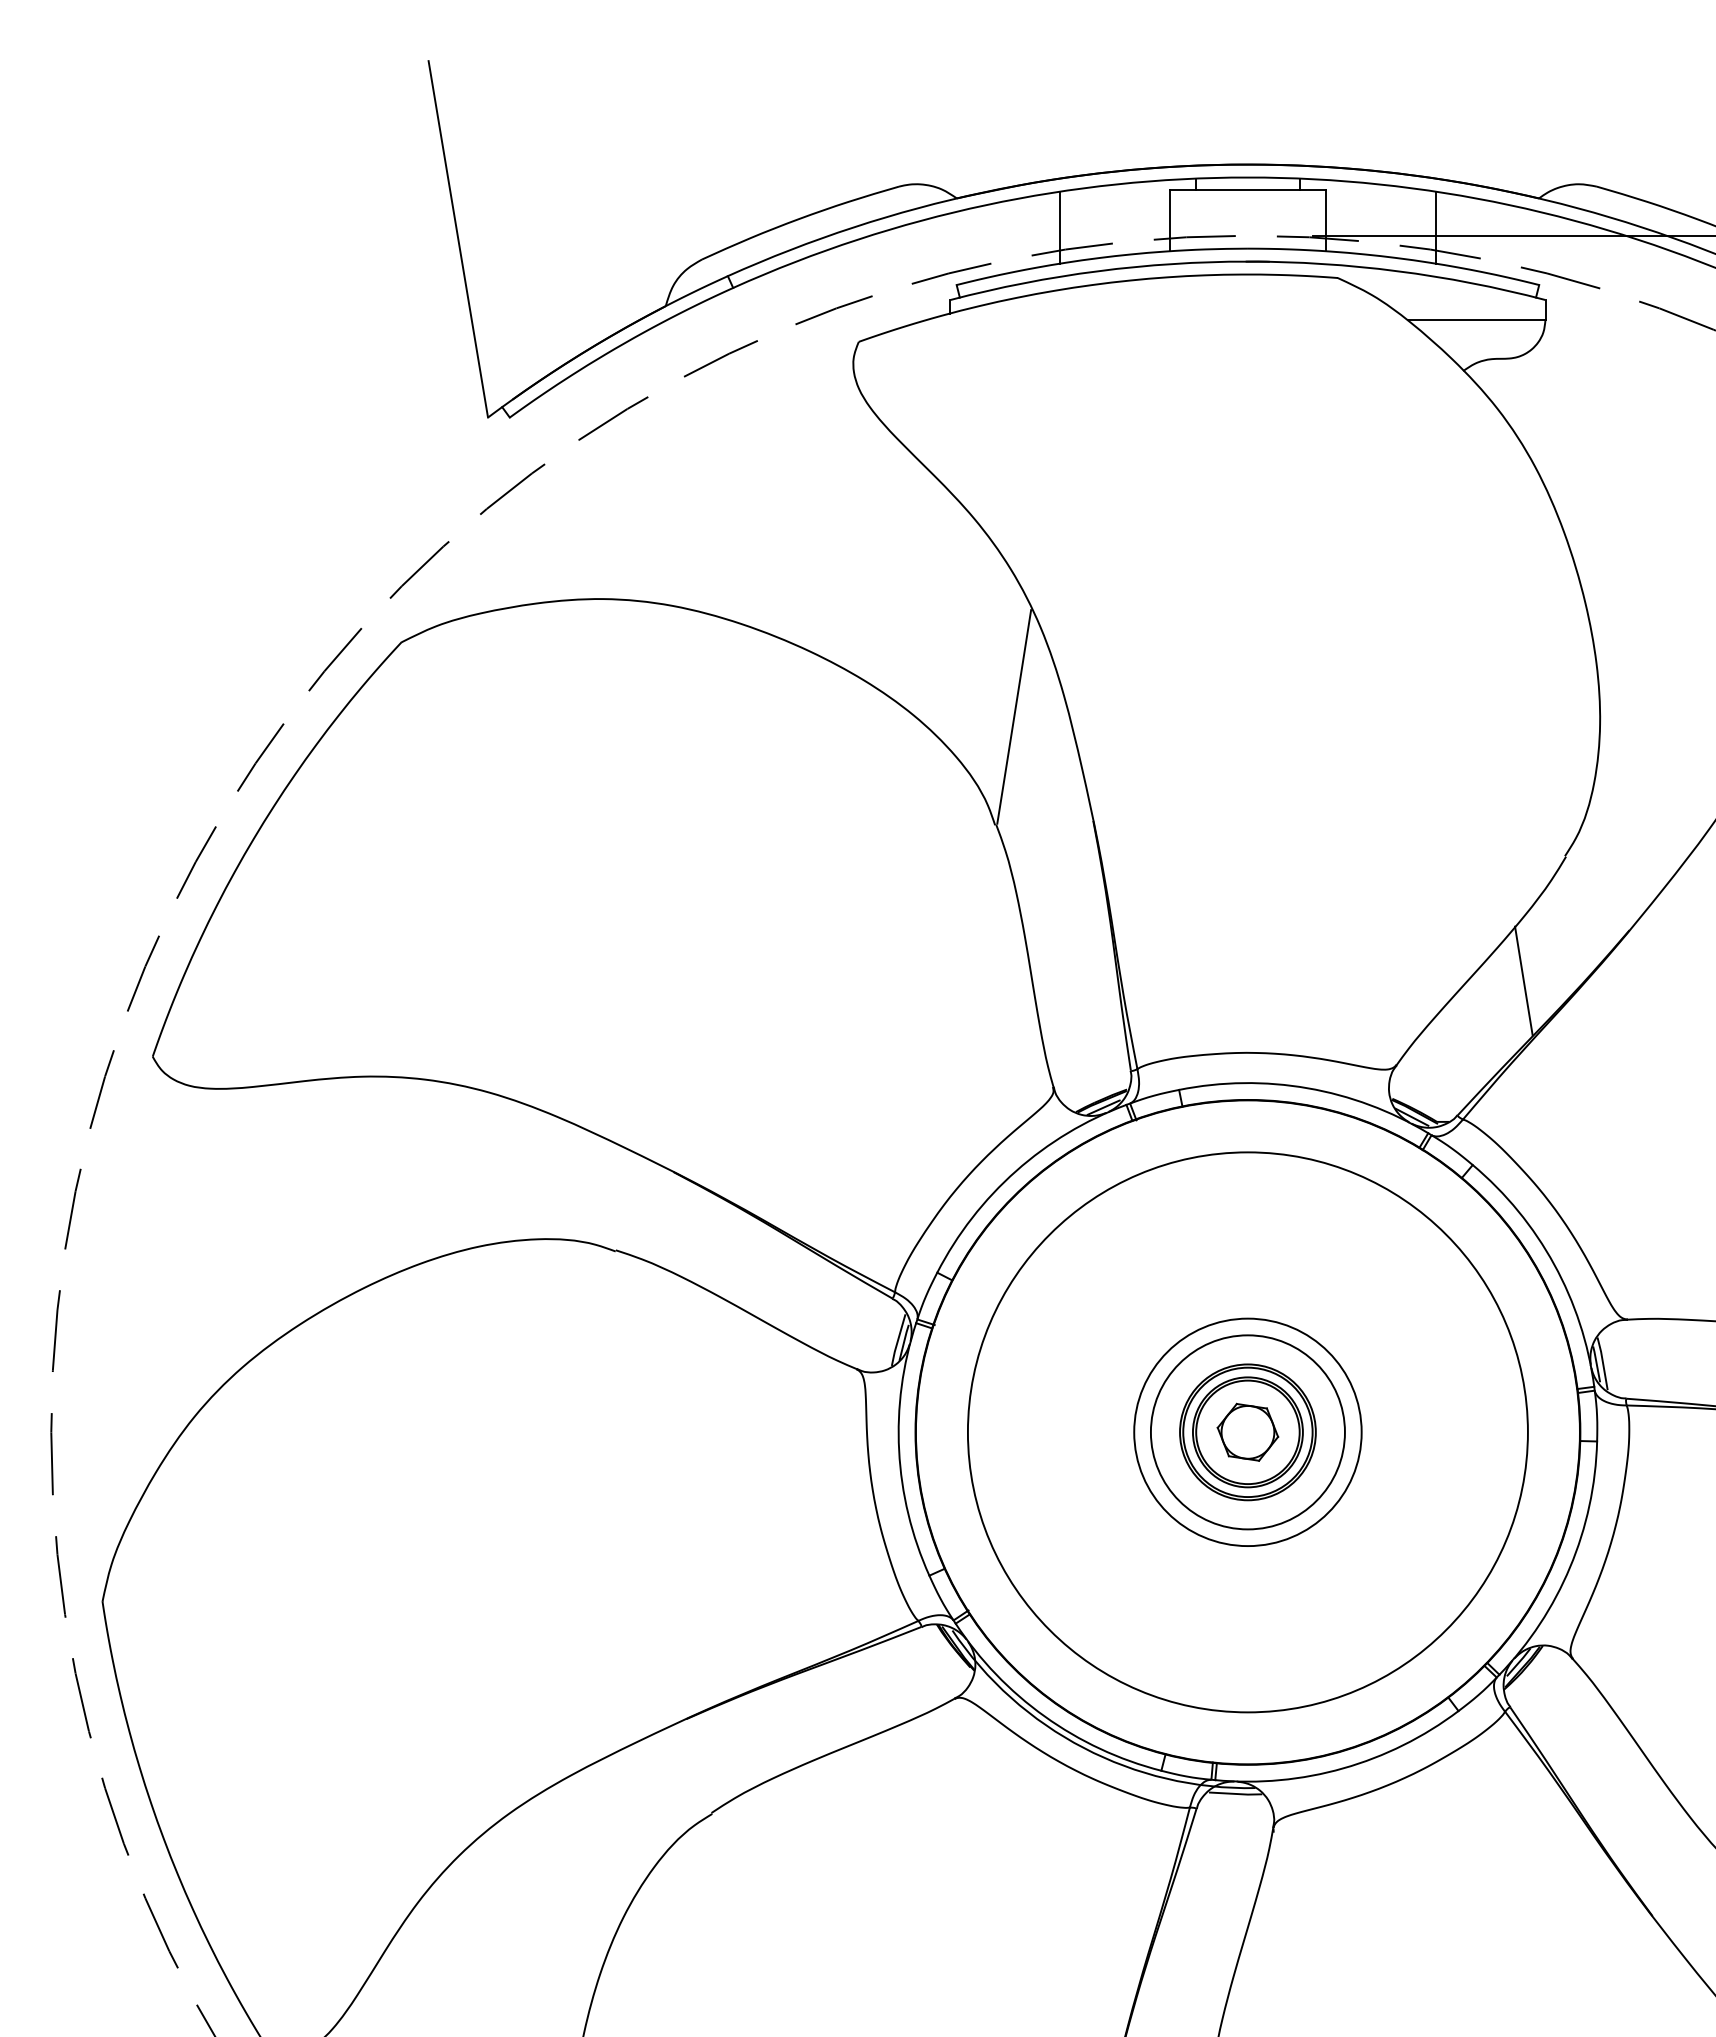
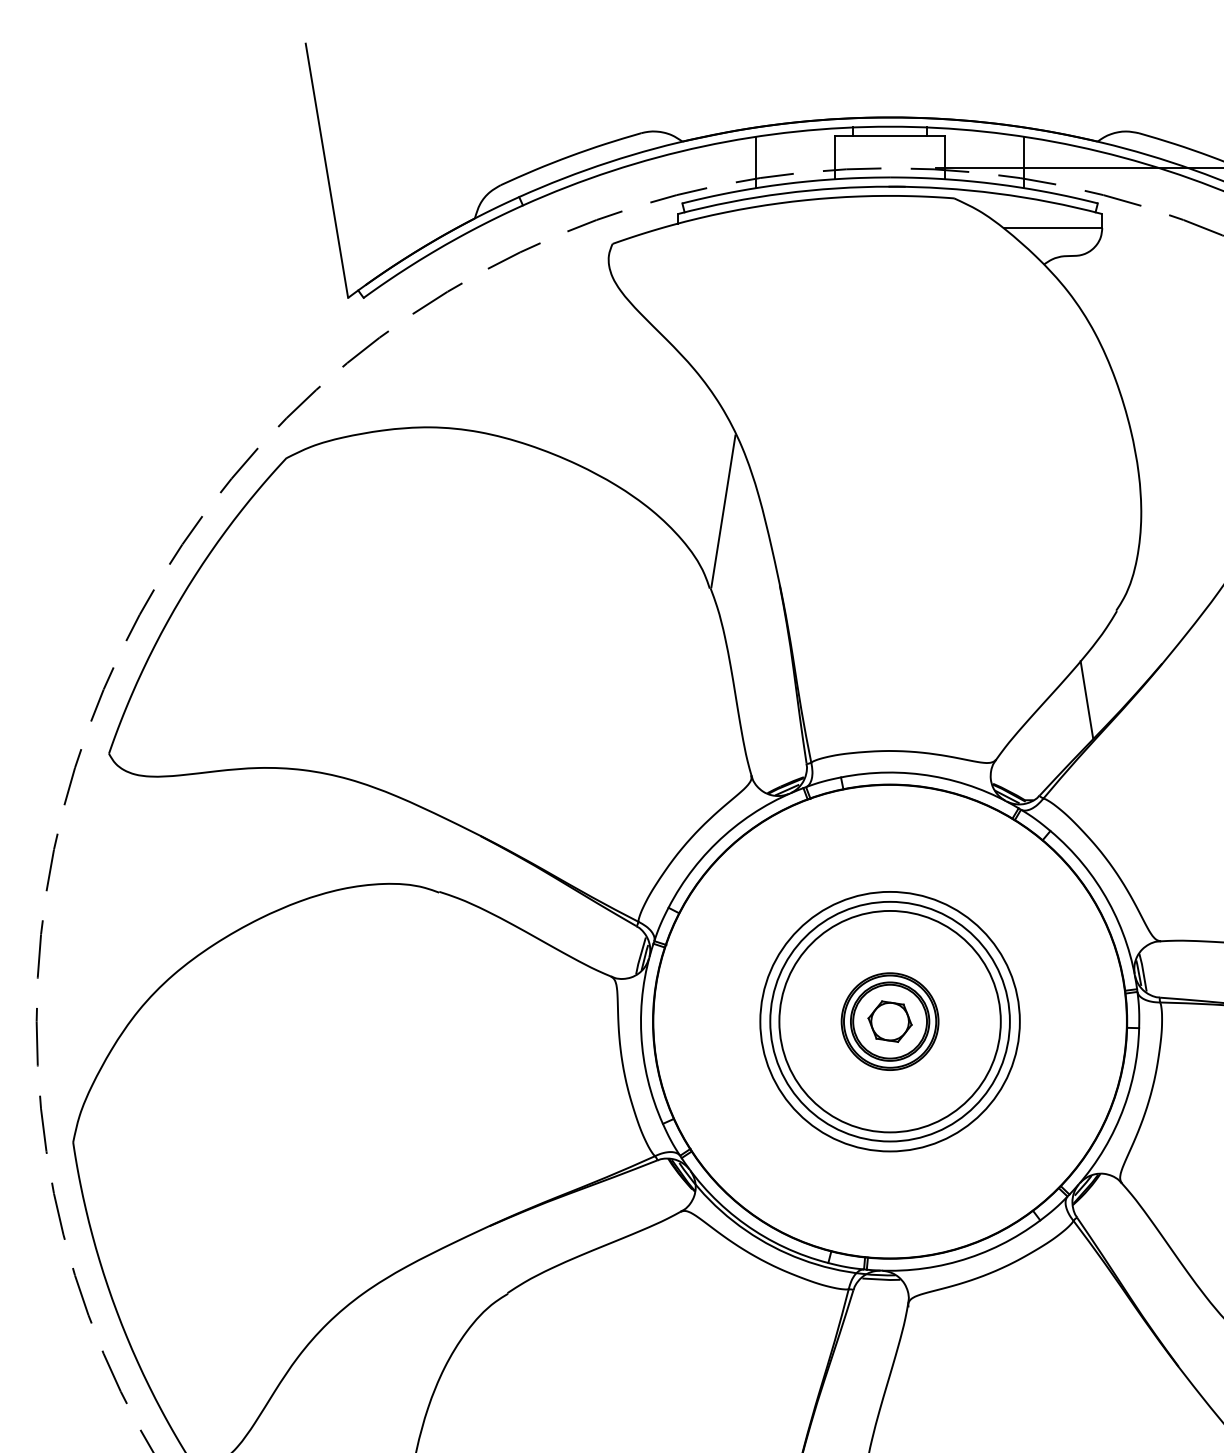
circle: (1247, 1432) -> (889, 1021), size x0.6
circle: (1247, 1432) -> (889, 1021), size x1.6
circle: (1247, 1432) -> (889, 1021), size x1.6

